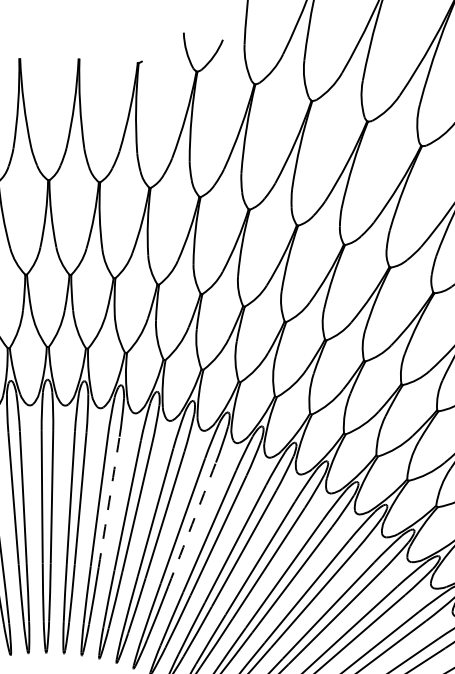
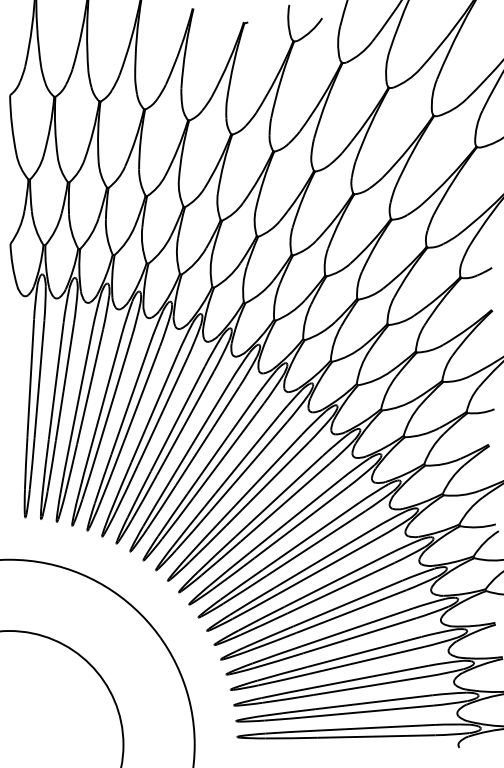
arc: (109, 501) -> (139, 401), dashed -> solid
arc: (192, 524) -> (207, 436), dashed -> solid

